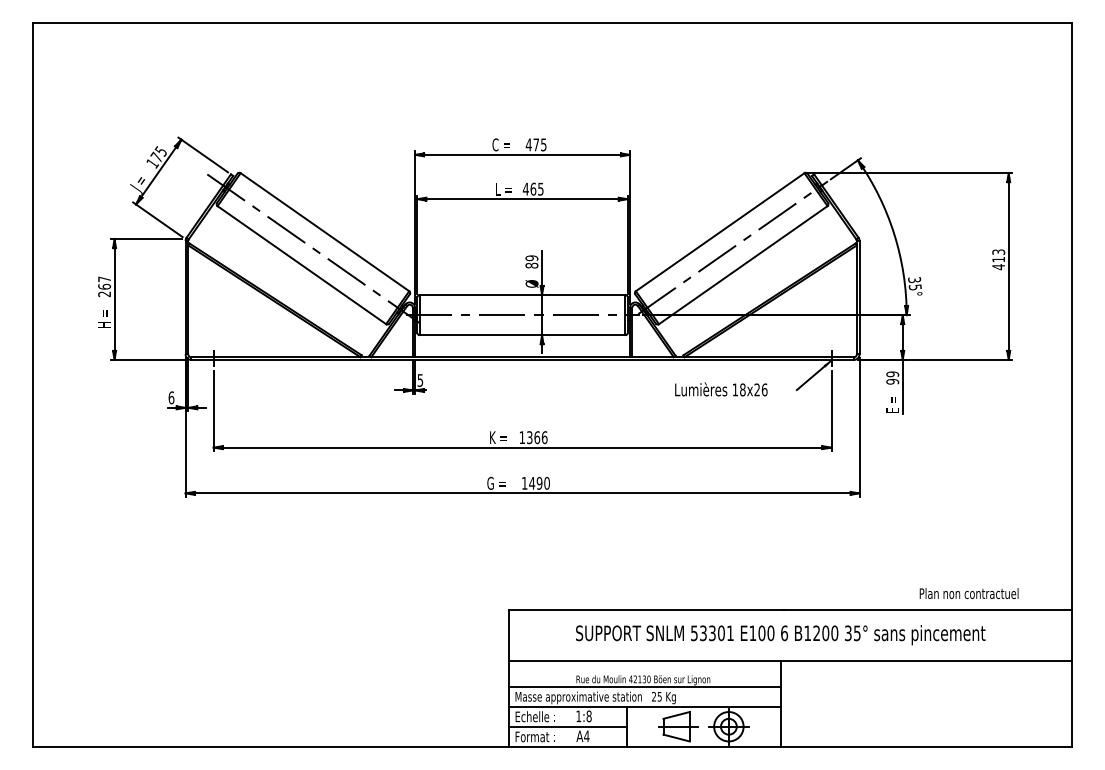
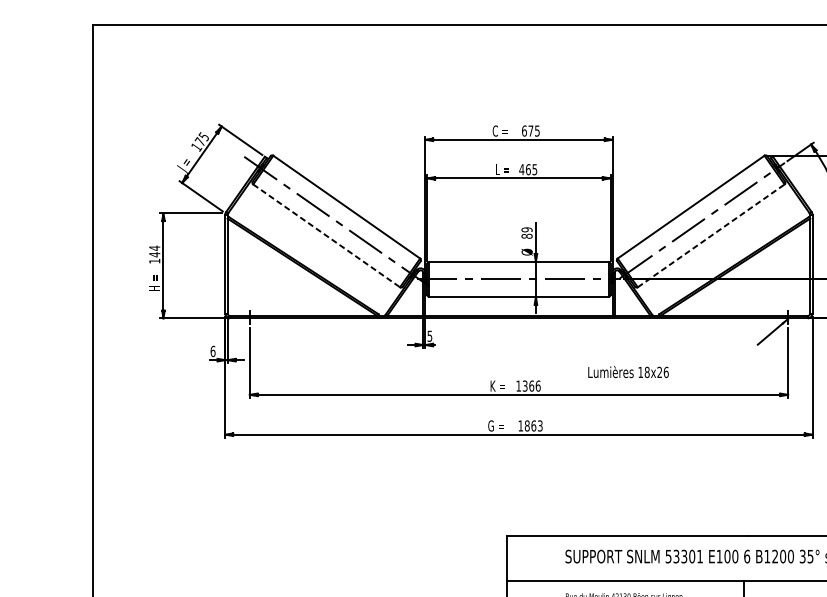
text: (528, 144) -> (524, 130), 475 -> 675
line: (301, 265) -> (326, 236), solid -> dashed
line: (743, 265) -> (711, 236), solid -> dashed
text: (104, 286) -> (154, 254), 267 -> 144
text: (721, 389) -> (628, 372), moved
text: (539, 482) -> (533, 425), 1490 -> 1863

